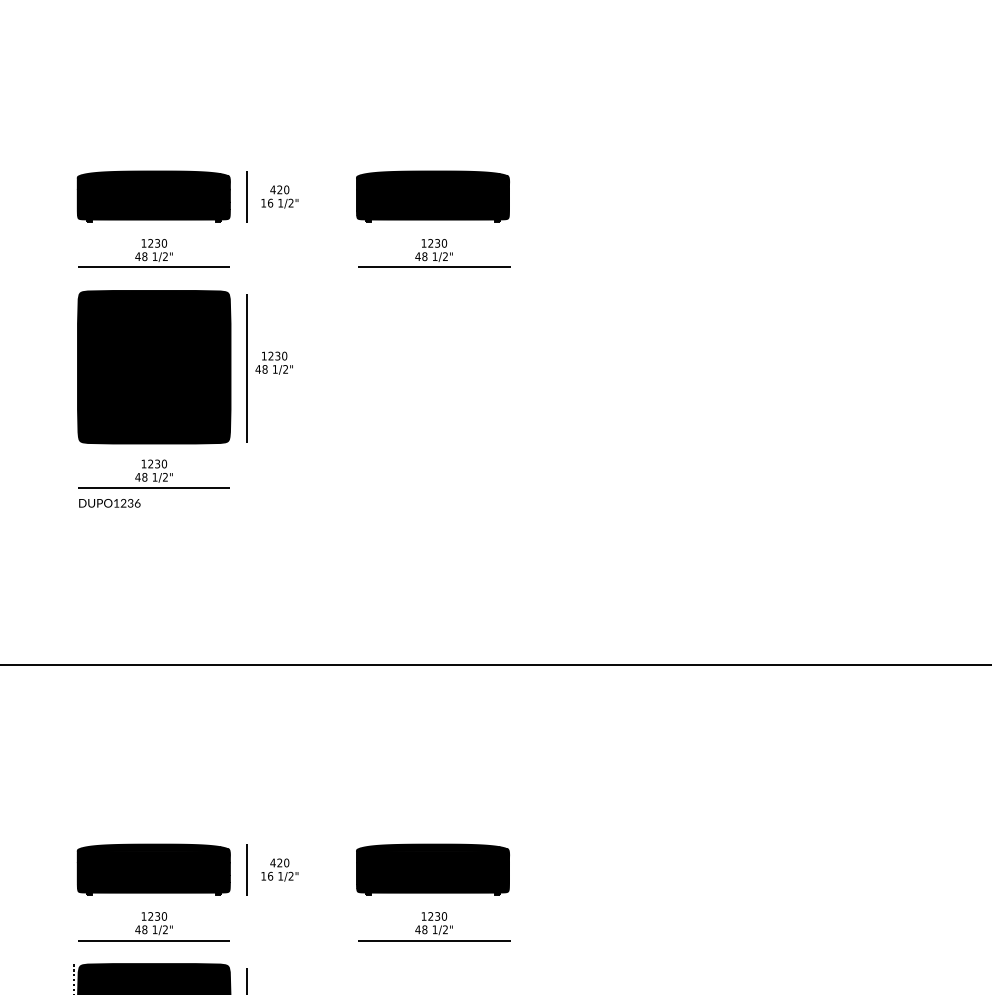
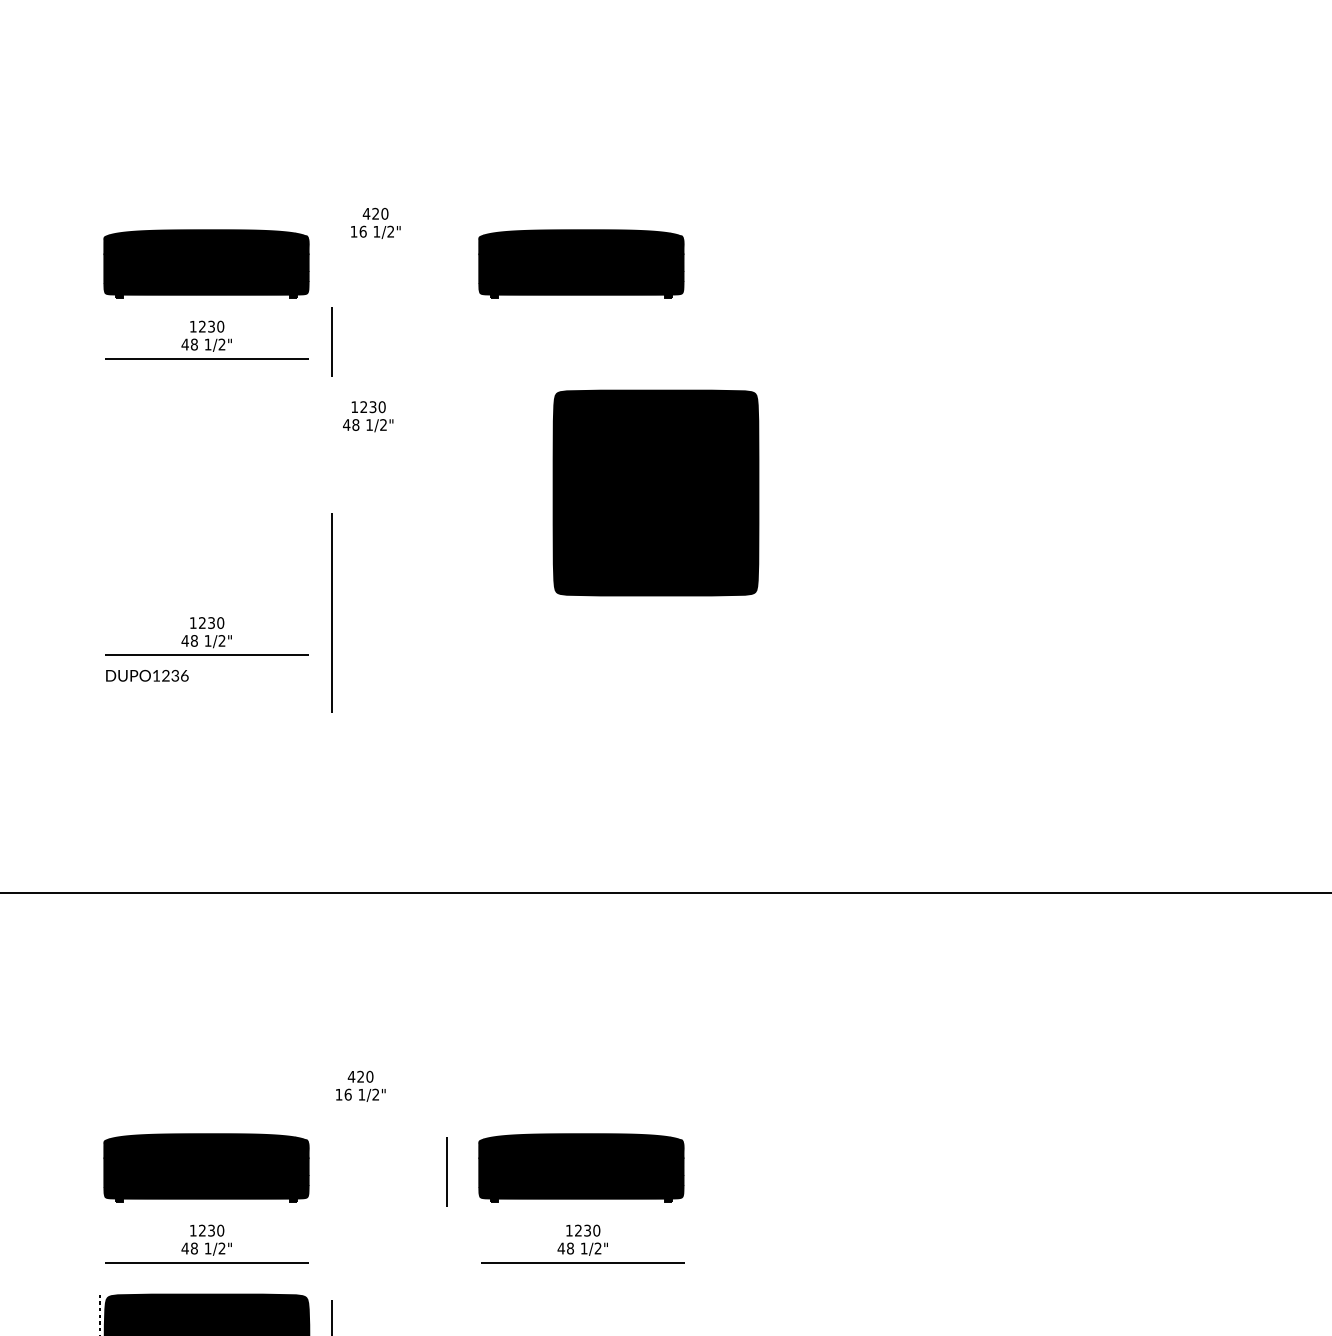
line: (246, 196) -> (331, 341), moved
text: (279, 196) -> (375, 222), moved
part: (433, 252) -> (582, 339), removed
text: (274, 363) -> (368, 416), moved
part: (153, 366) -> (655, 492), moved
line: (246, 368) -> (331, 612), moved
line: (246, 869) -> (446, 1171), moved
text: (279, 869) -> (360, 1085), moved

